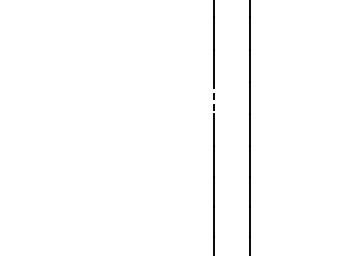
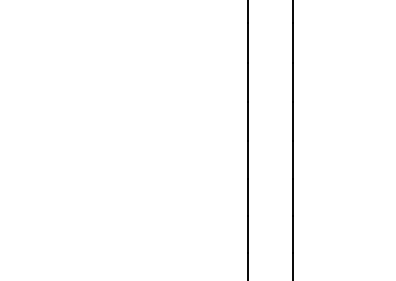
line: (213, 98) -> (247, 82), dashed -> solid

